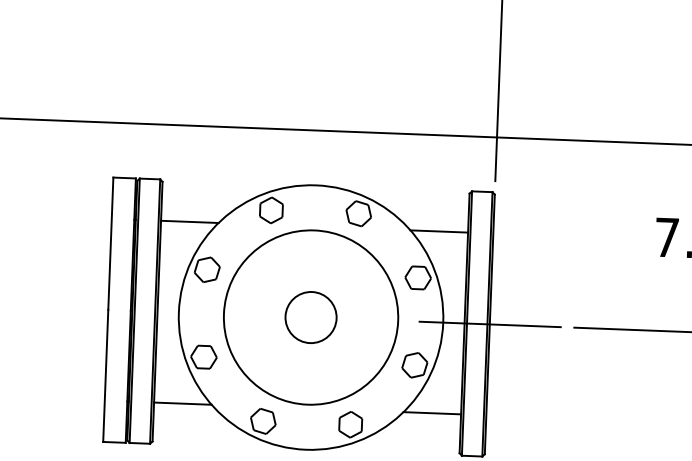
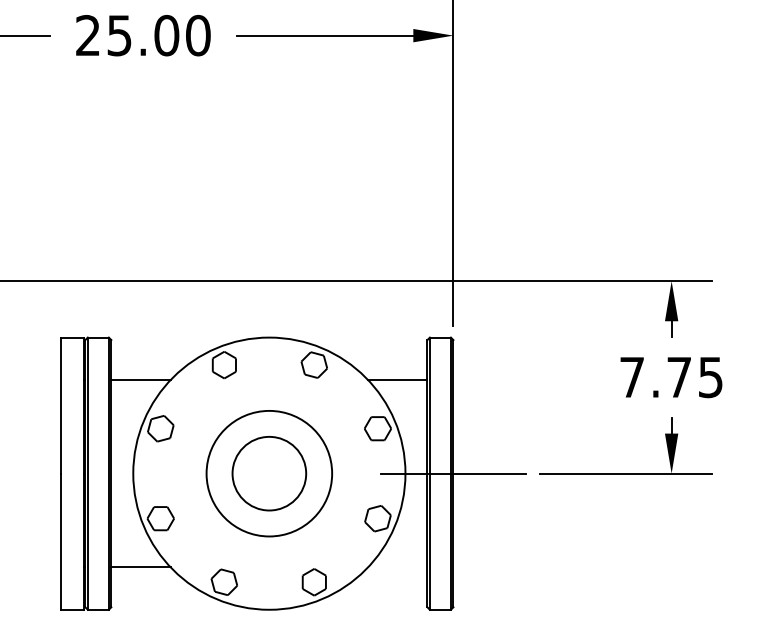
circle: (311, 317) -> (269, 473), size x0.7
circle: (311, 317) -> (269, 473), size x1.4
line: (432, 413) -> (397, 567), removed

